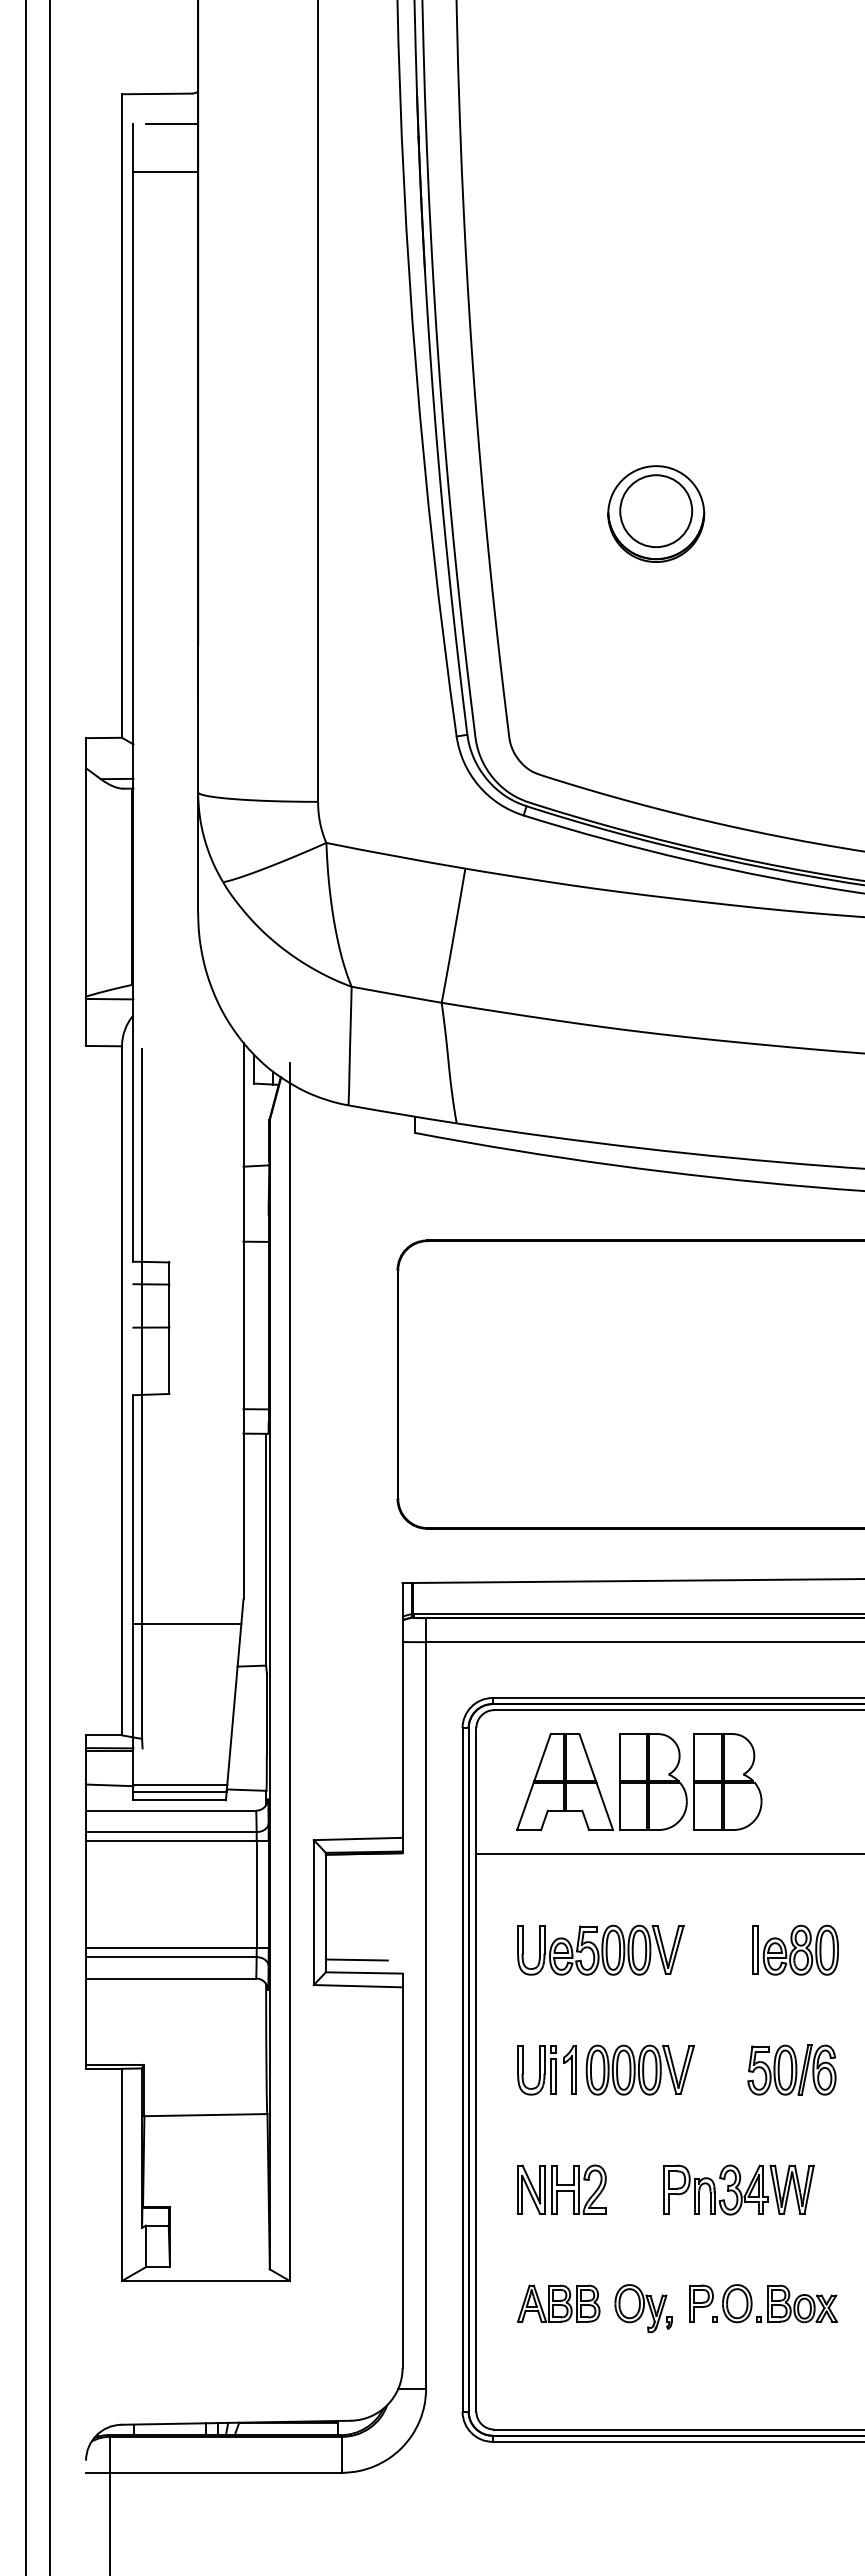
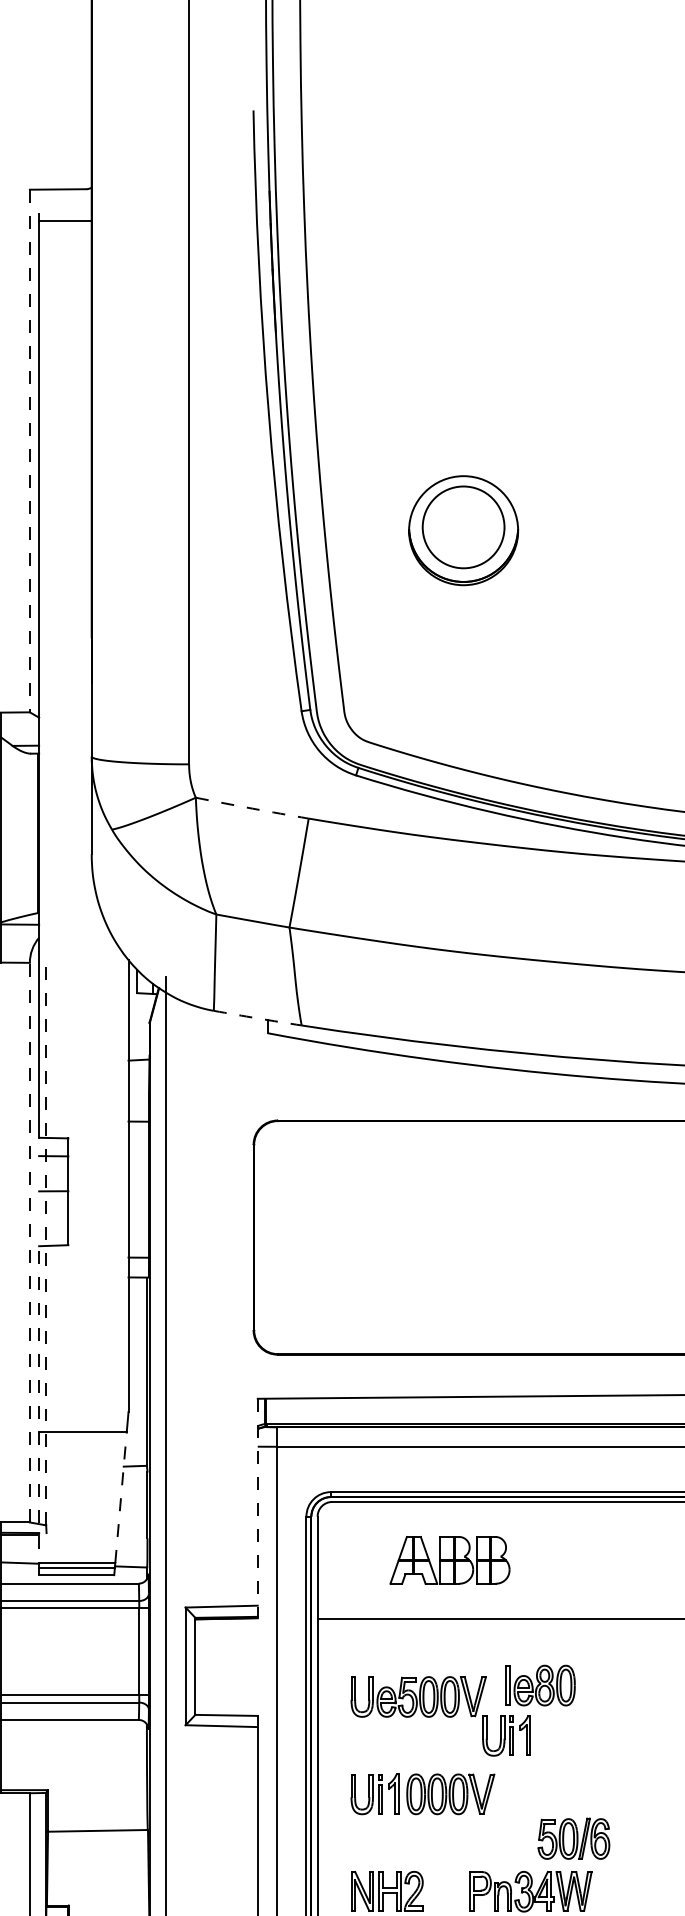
line: (172, 124) -> (70, 214), removed
line: (165, 172) -> (65, 221), moved
line: (122, 416) -> (30, 451), solid -> dashed
part: (656, 513) -> (463, 530), size x1.4
arc: (395, 856) -> (251, 808), solid -> dashed
arc: (402, 1114) -> (257, 1018), solid -> dashed
line: (122, 1390) -> (30, 1242), solid -> dashed
line: (142, 1394) -> (46, 1245), solid -> dashed
line: (133, 1597) -> (39, 1410), solid -> dashed
line: (234, 1704) -> (121, 1497), solid -> dashed
line: (402, 1717) -> (257, 1507), solid -> dashed
part: (639, 1781) -> (450, 1559), size x0.6
part: (795, 1949) -> (540, 1684), moved
line: (356, 1959) -> (220, 1704), removed
part: (708, 1998) -> (506, 1736), added
part: (791, 2069) -> (573, 1838), moved

